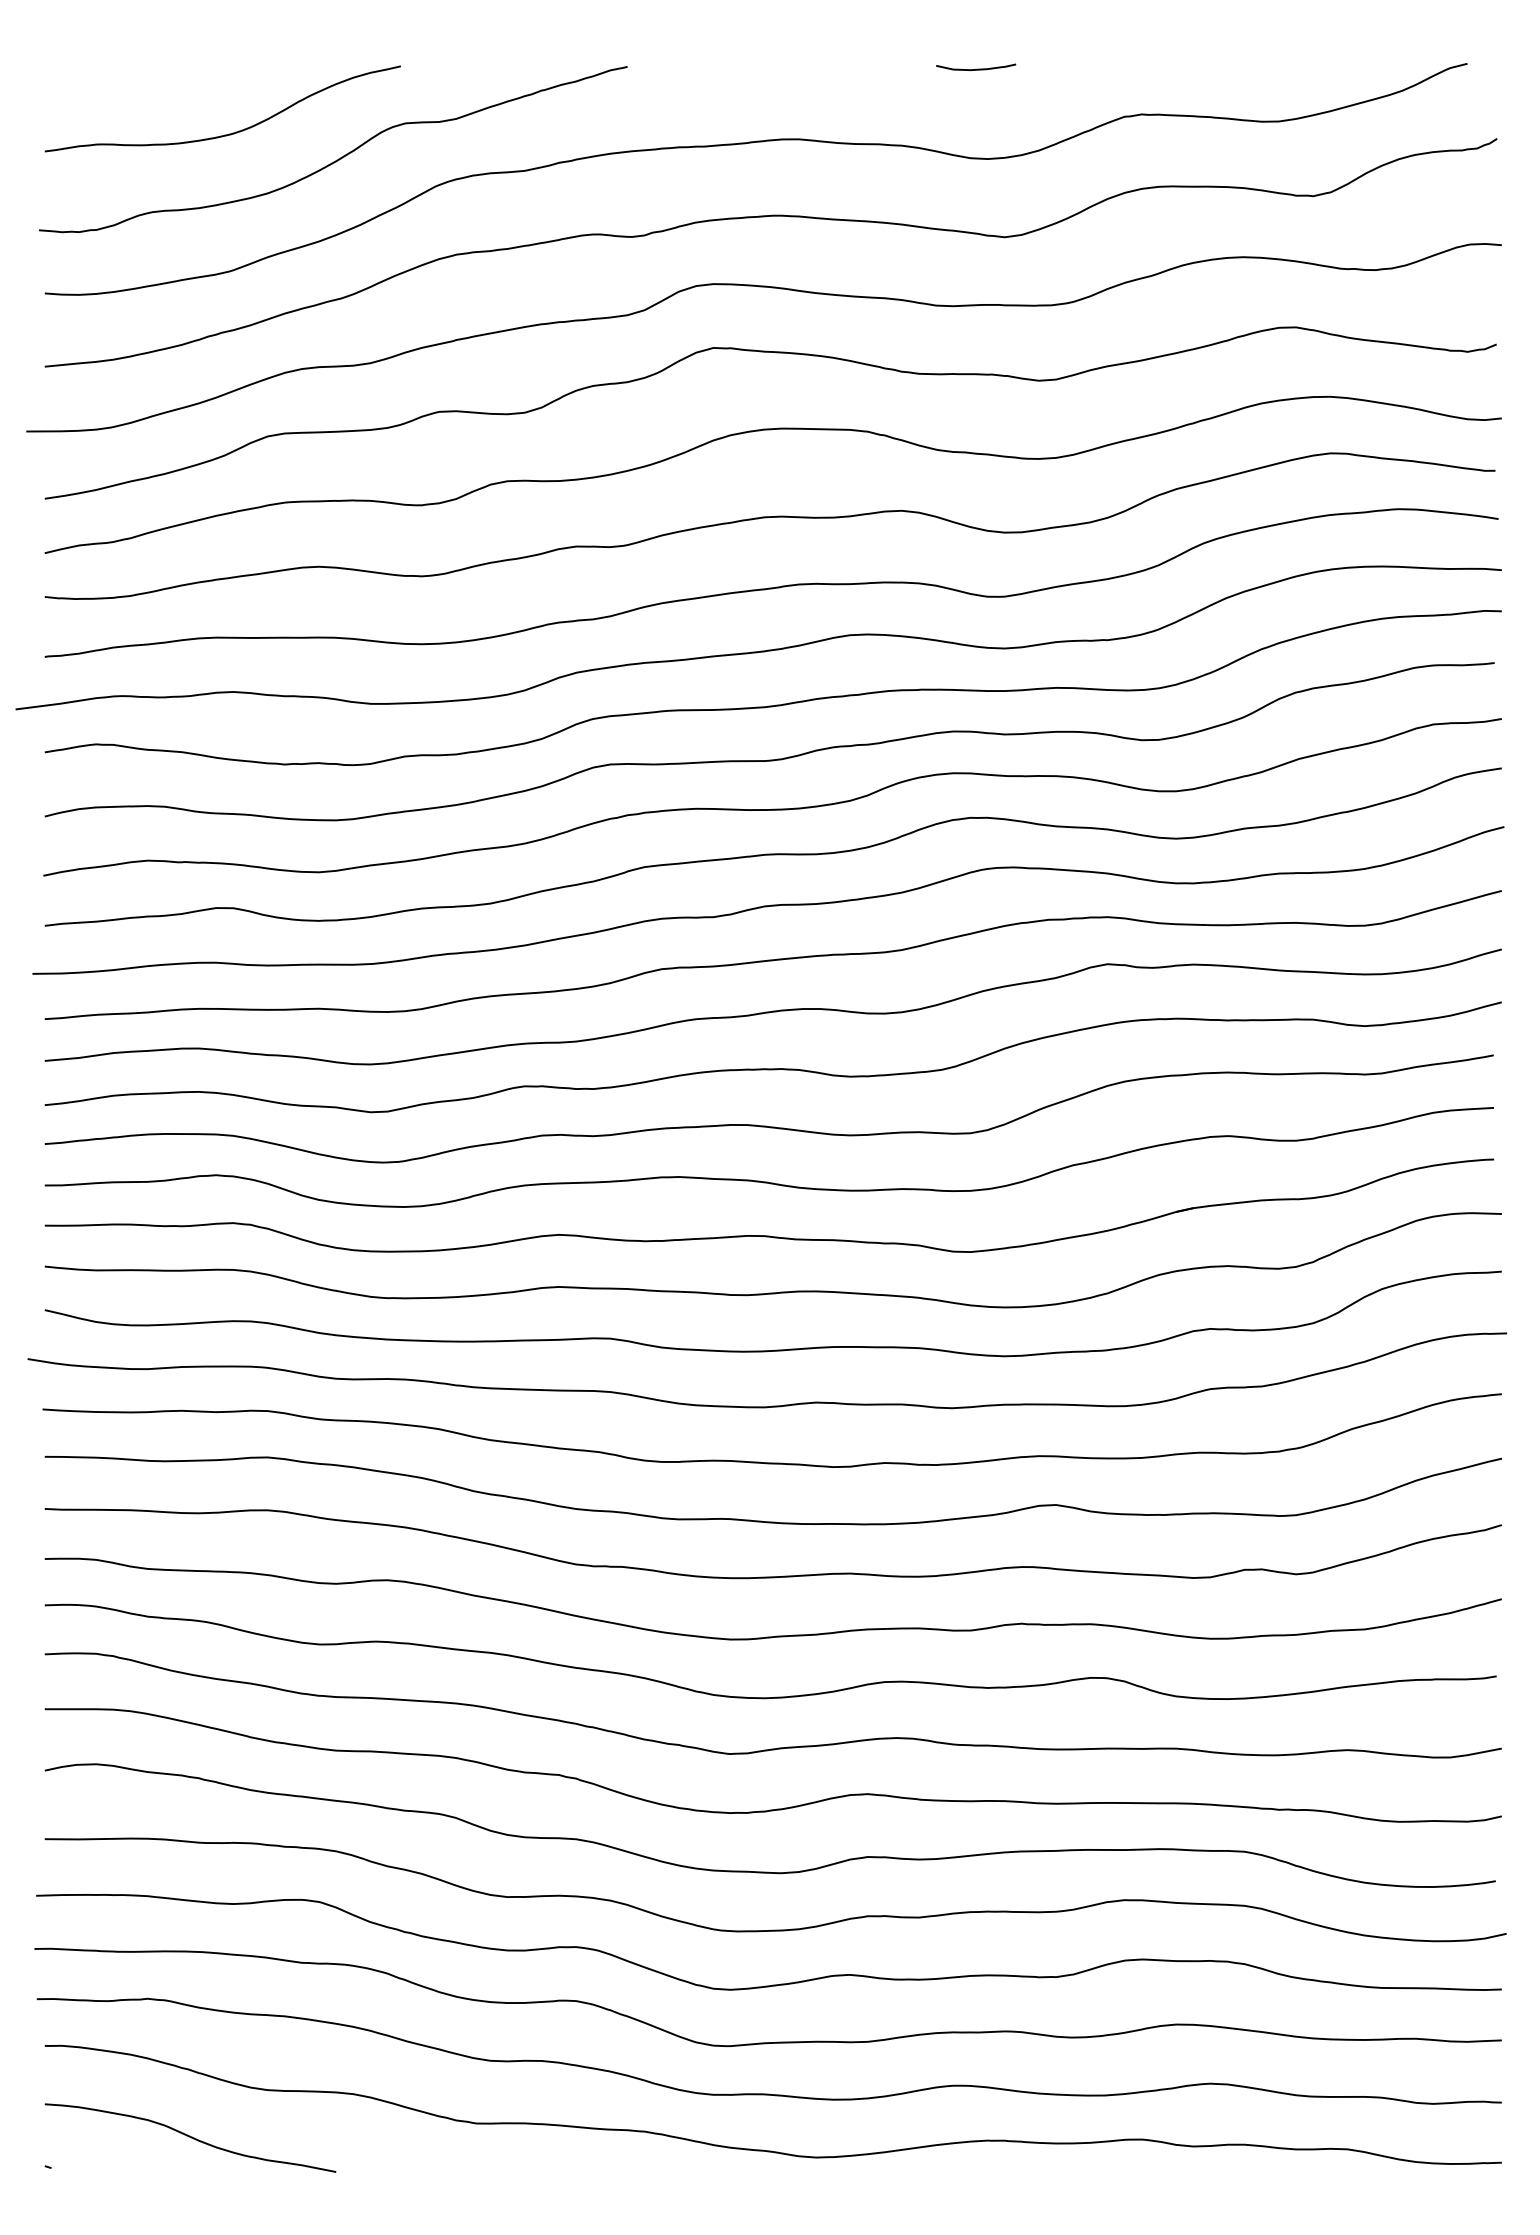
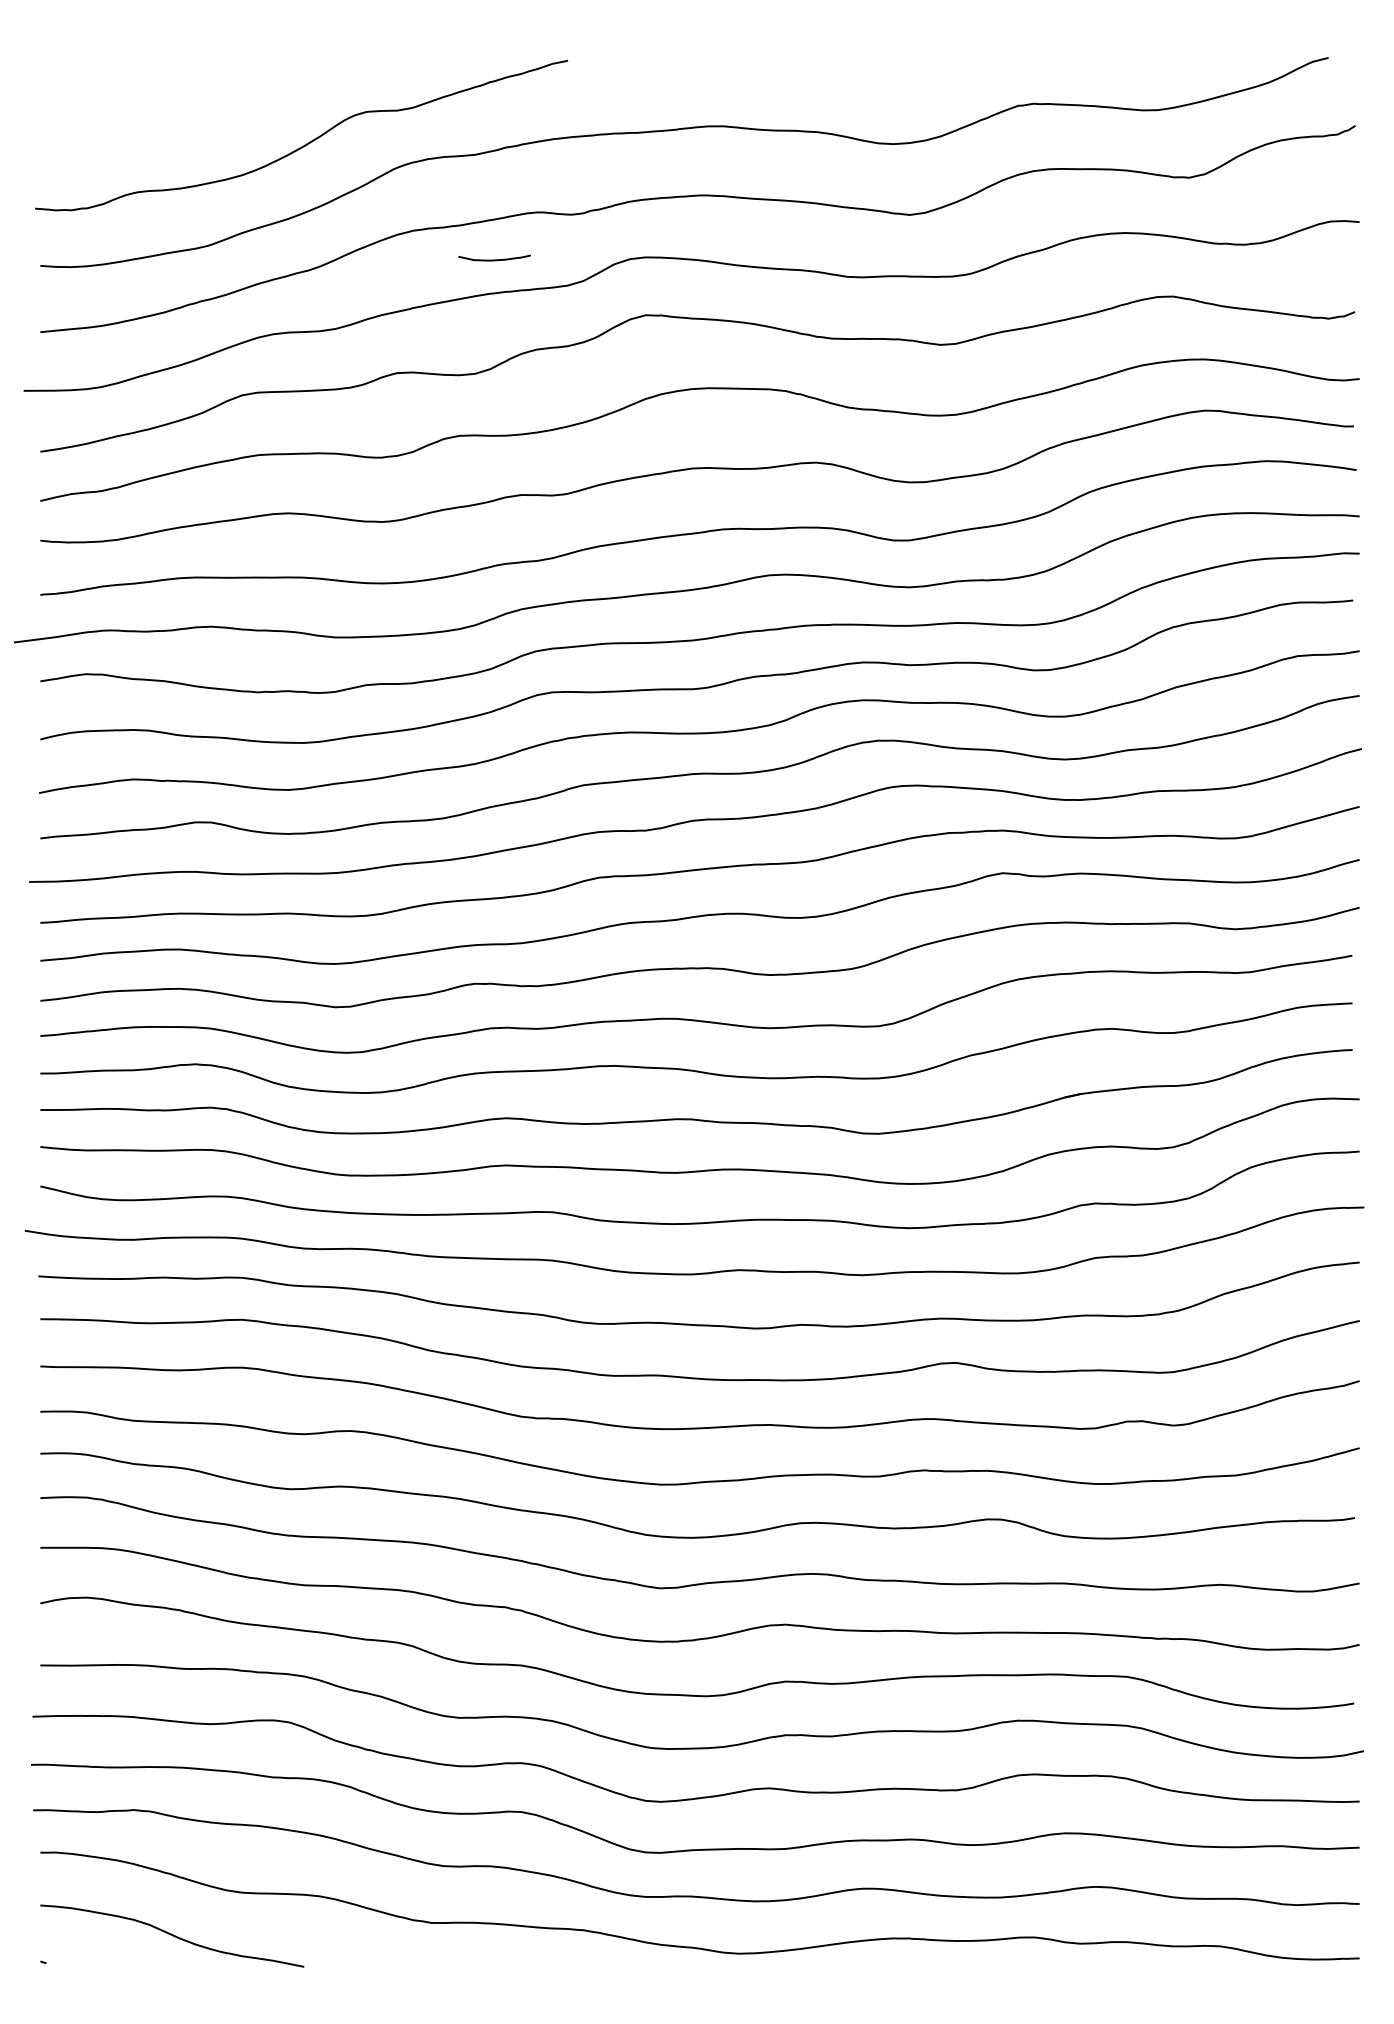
curve: (975, 68) -> (494, 259), moved
curve: (230, 132) -> (208, 120), removed

